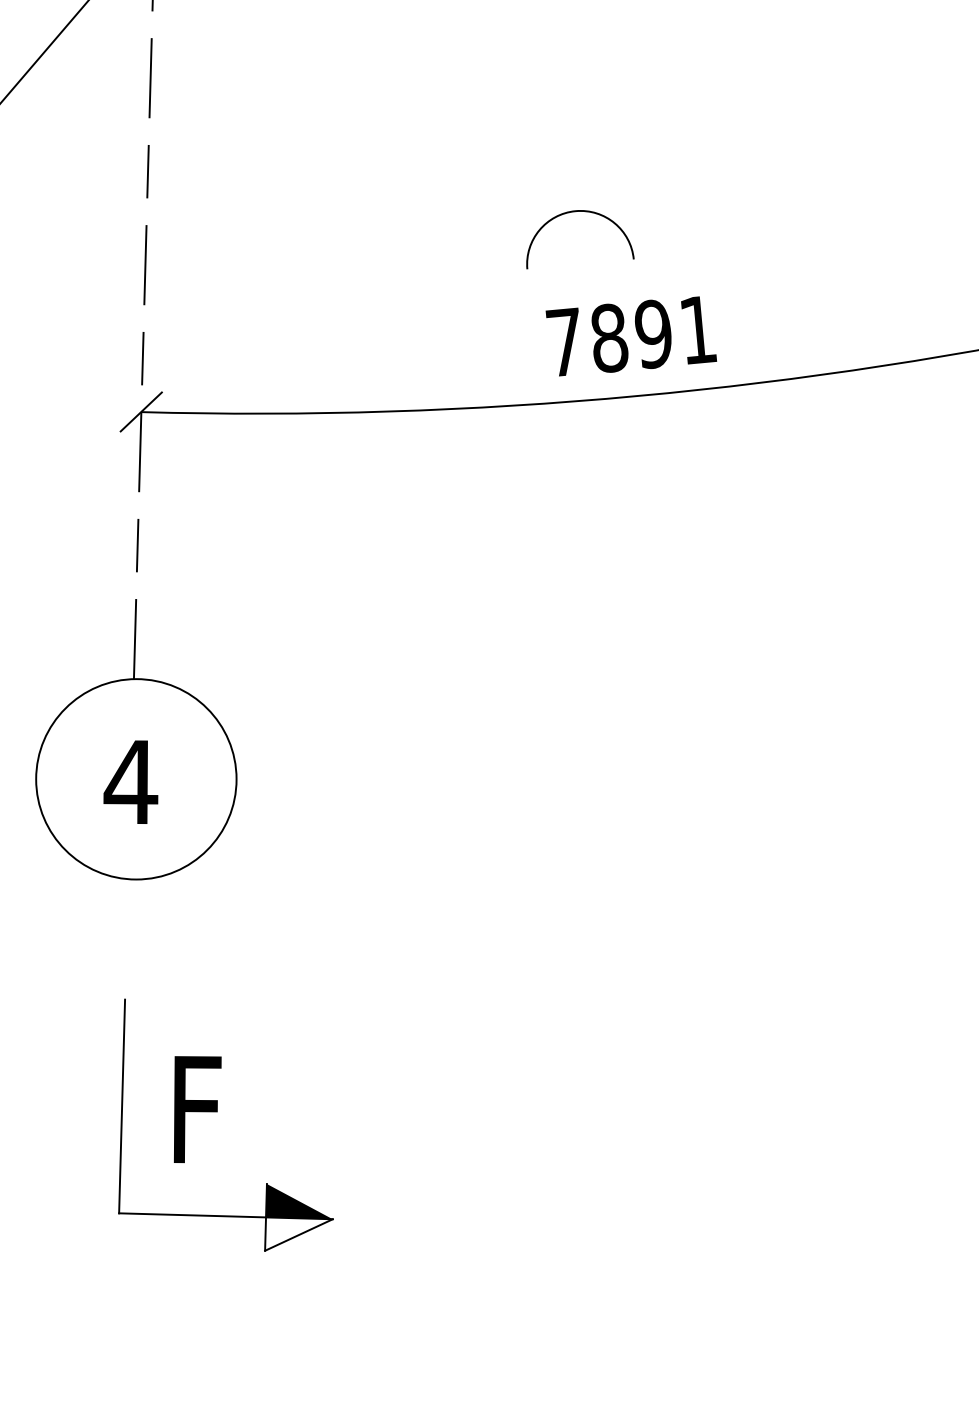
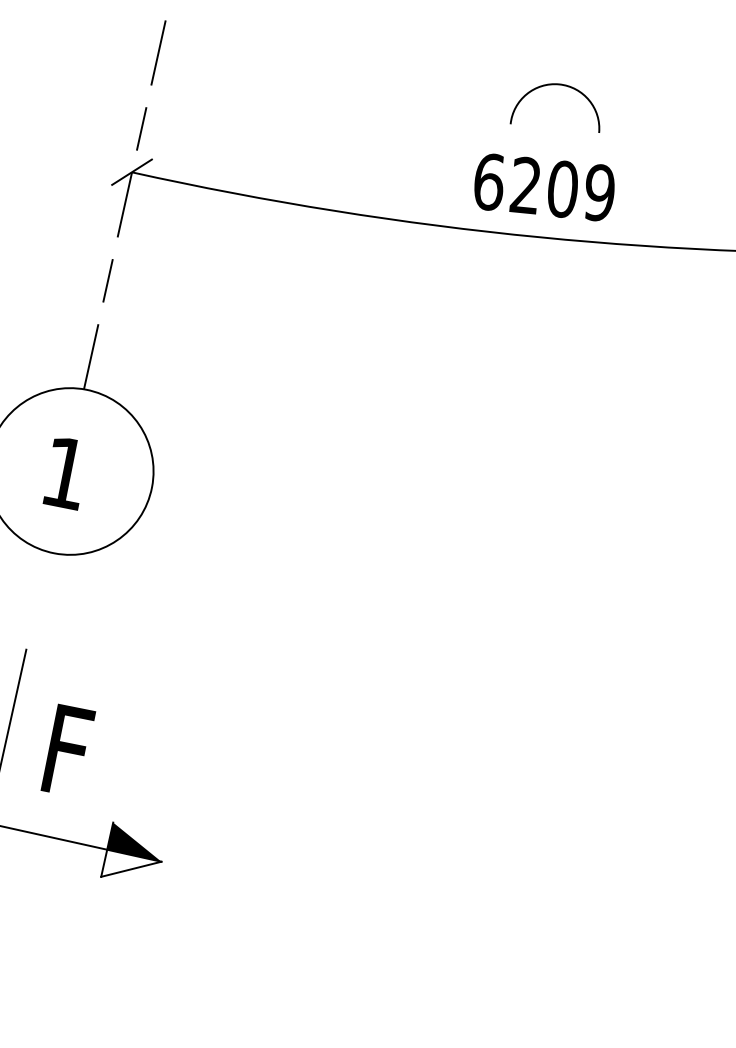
arc: (575, 212) -> (558, 85), moved
text: (631, 335) -> (544, 186), 7891 -> 6209
text: (130, 782) -> (64, 473), 4 -> 1

